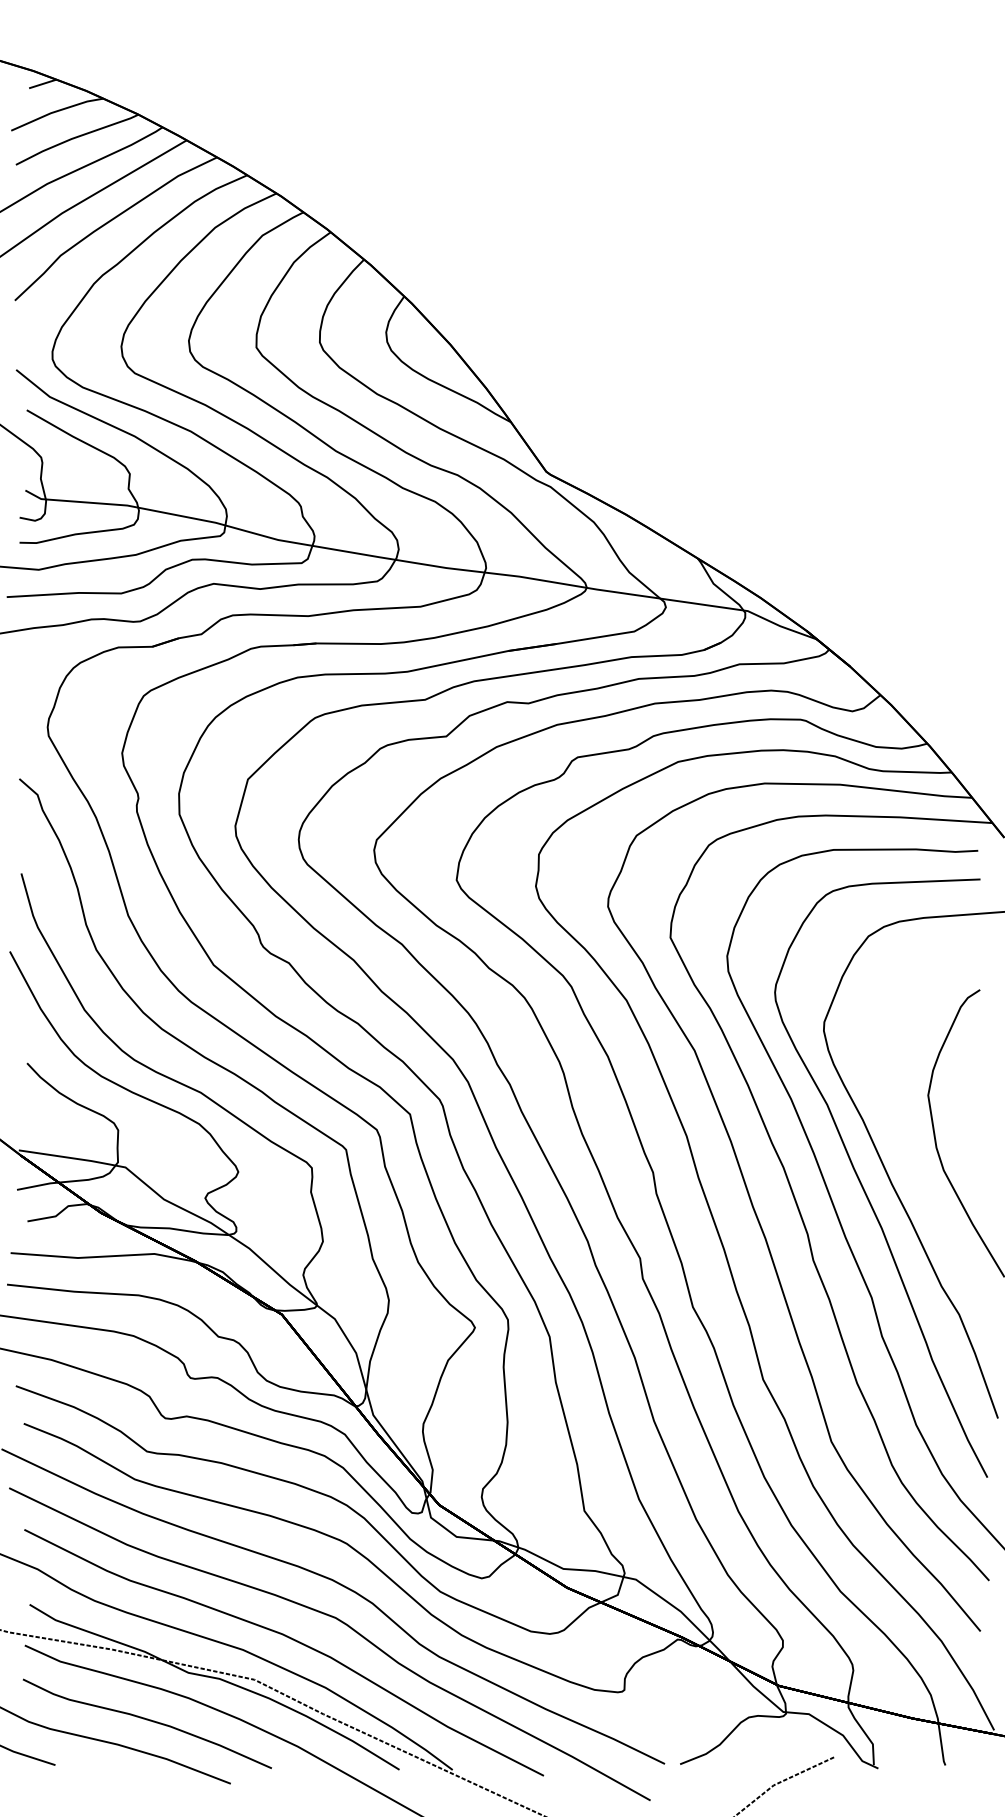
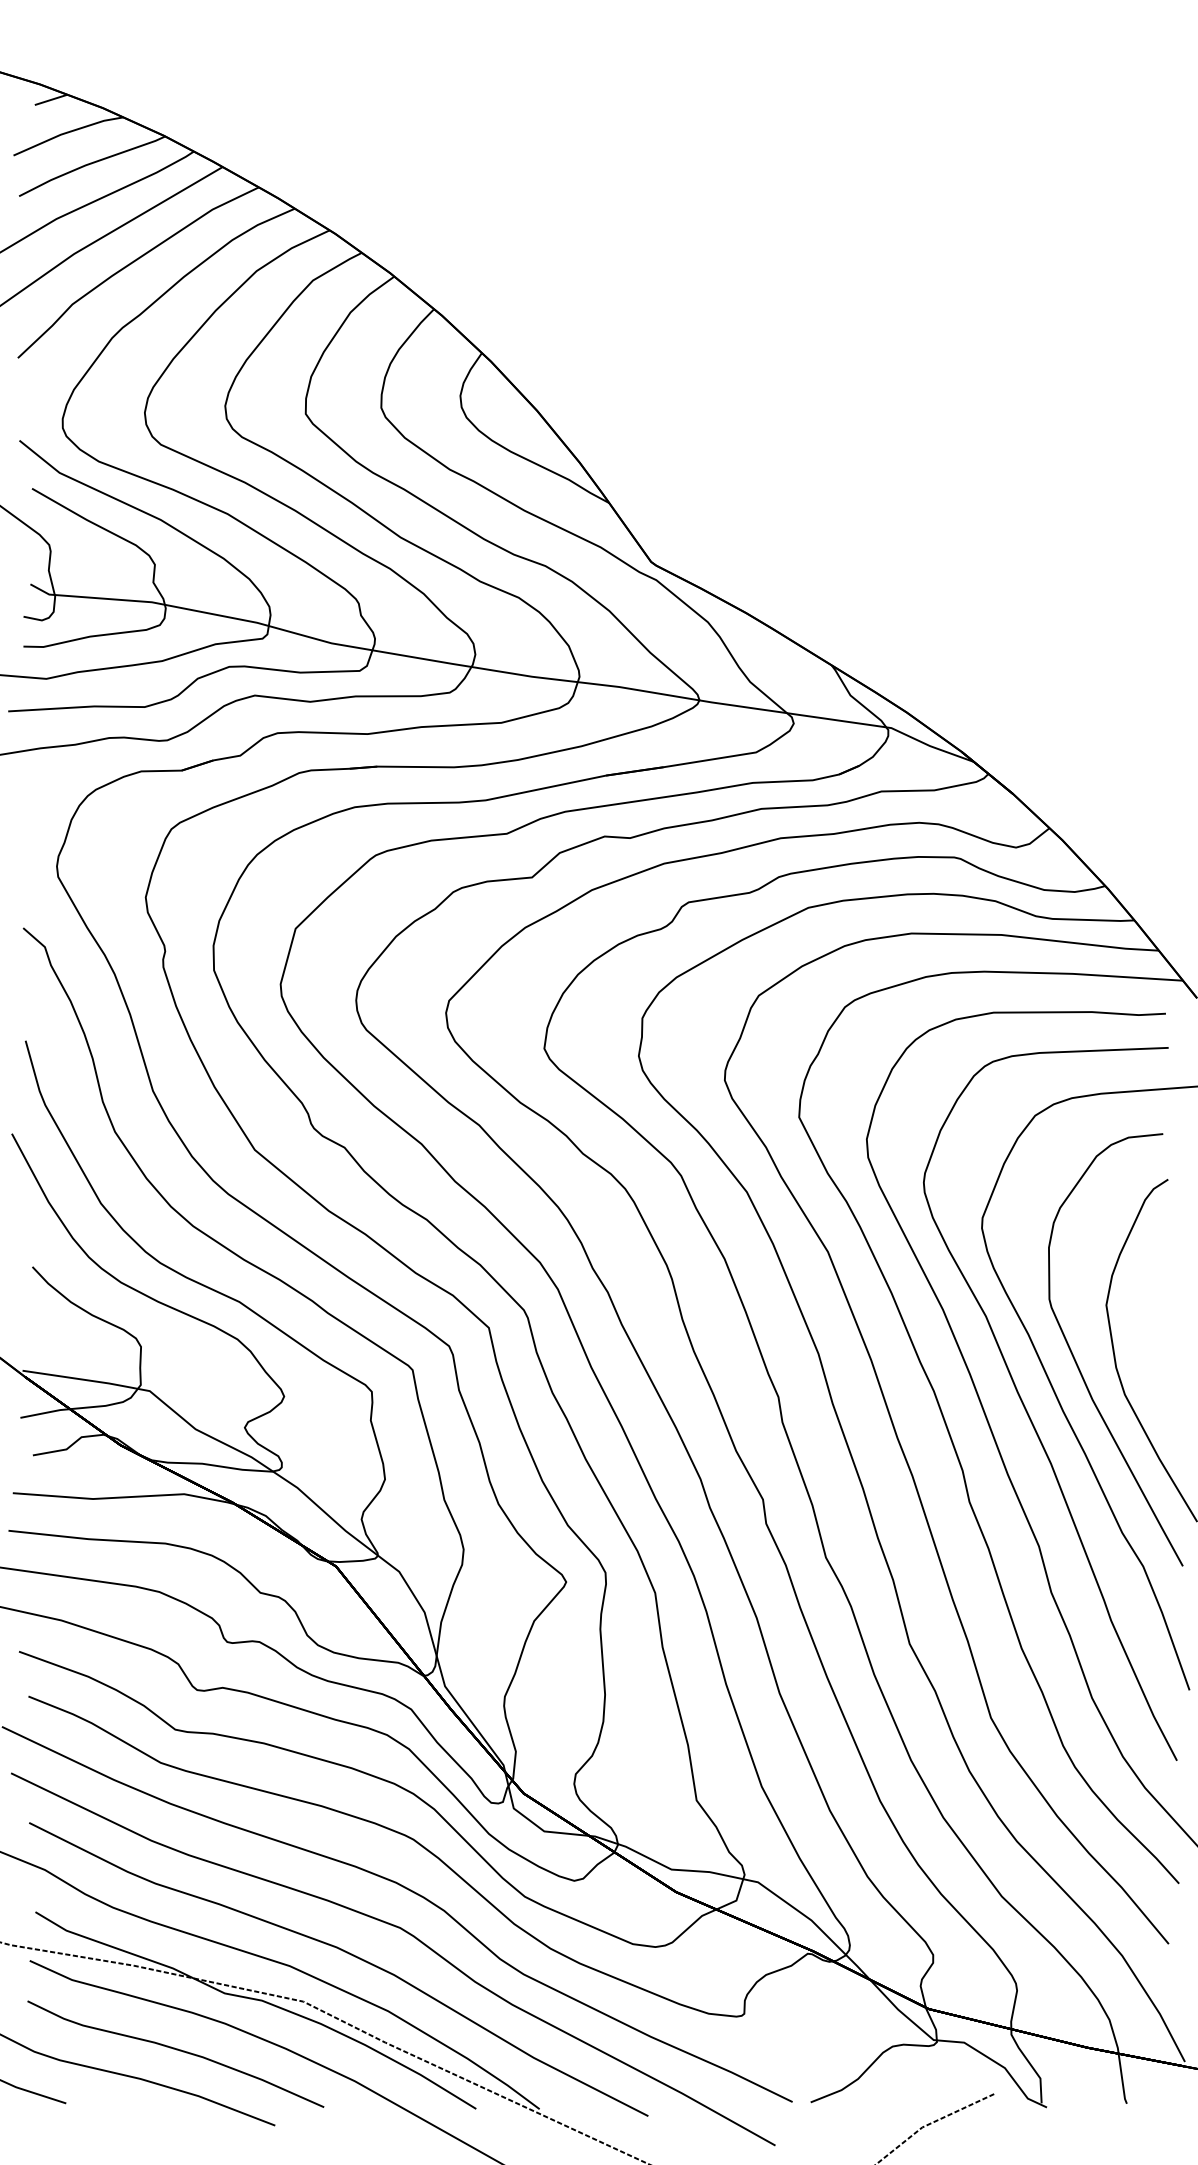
curve: (905, 1147) -> (1079, 1367), added

